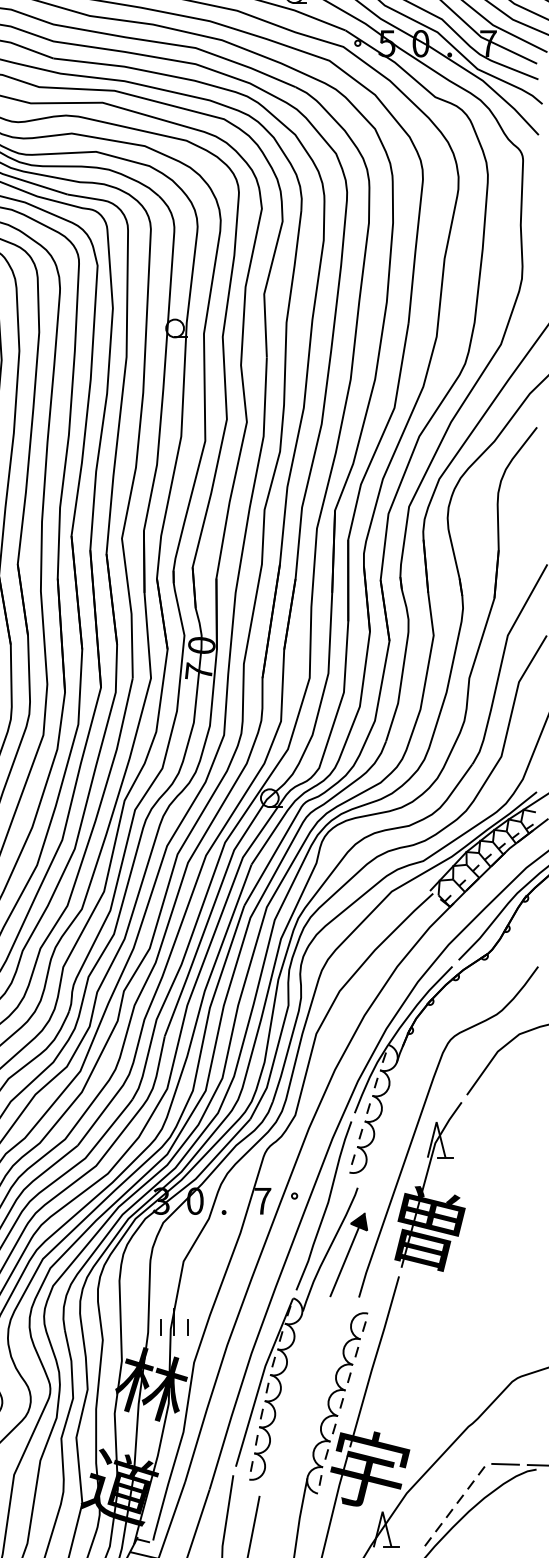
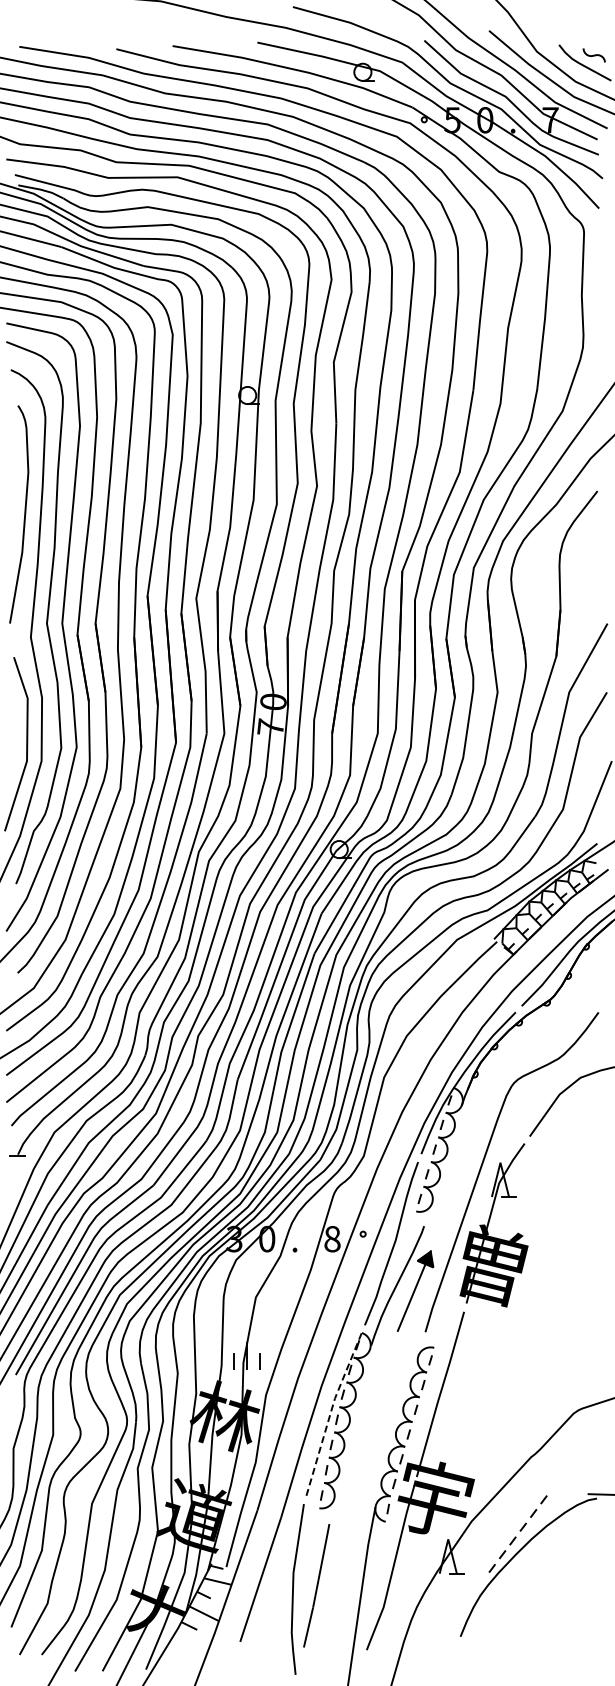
text: (262, 1201) -> (332, 1239), 7 -> 8
line: (260, 1380) -> (330, 1412), solid -> dashed
line: (505, 1464) -> (567, 1493), removed

